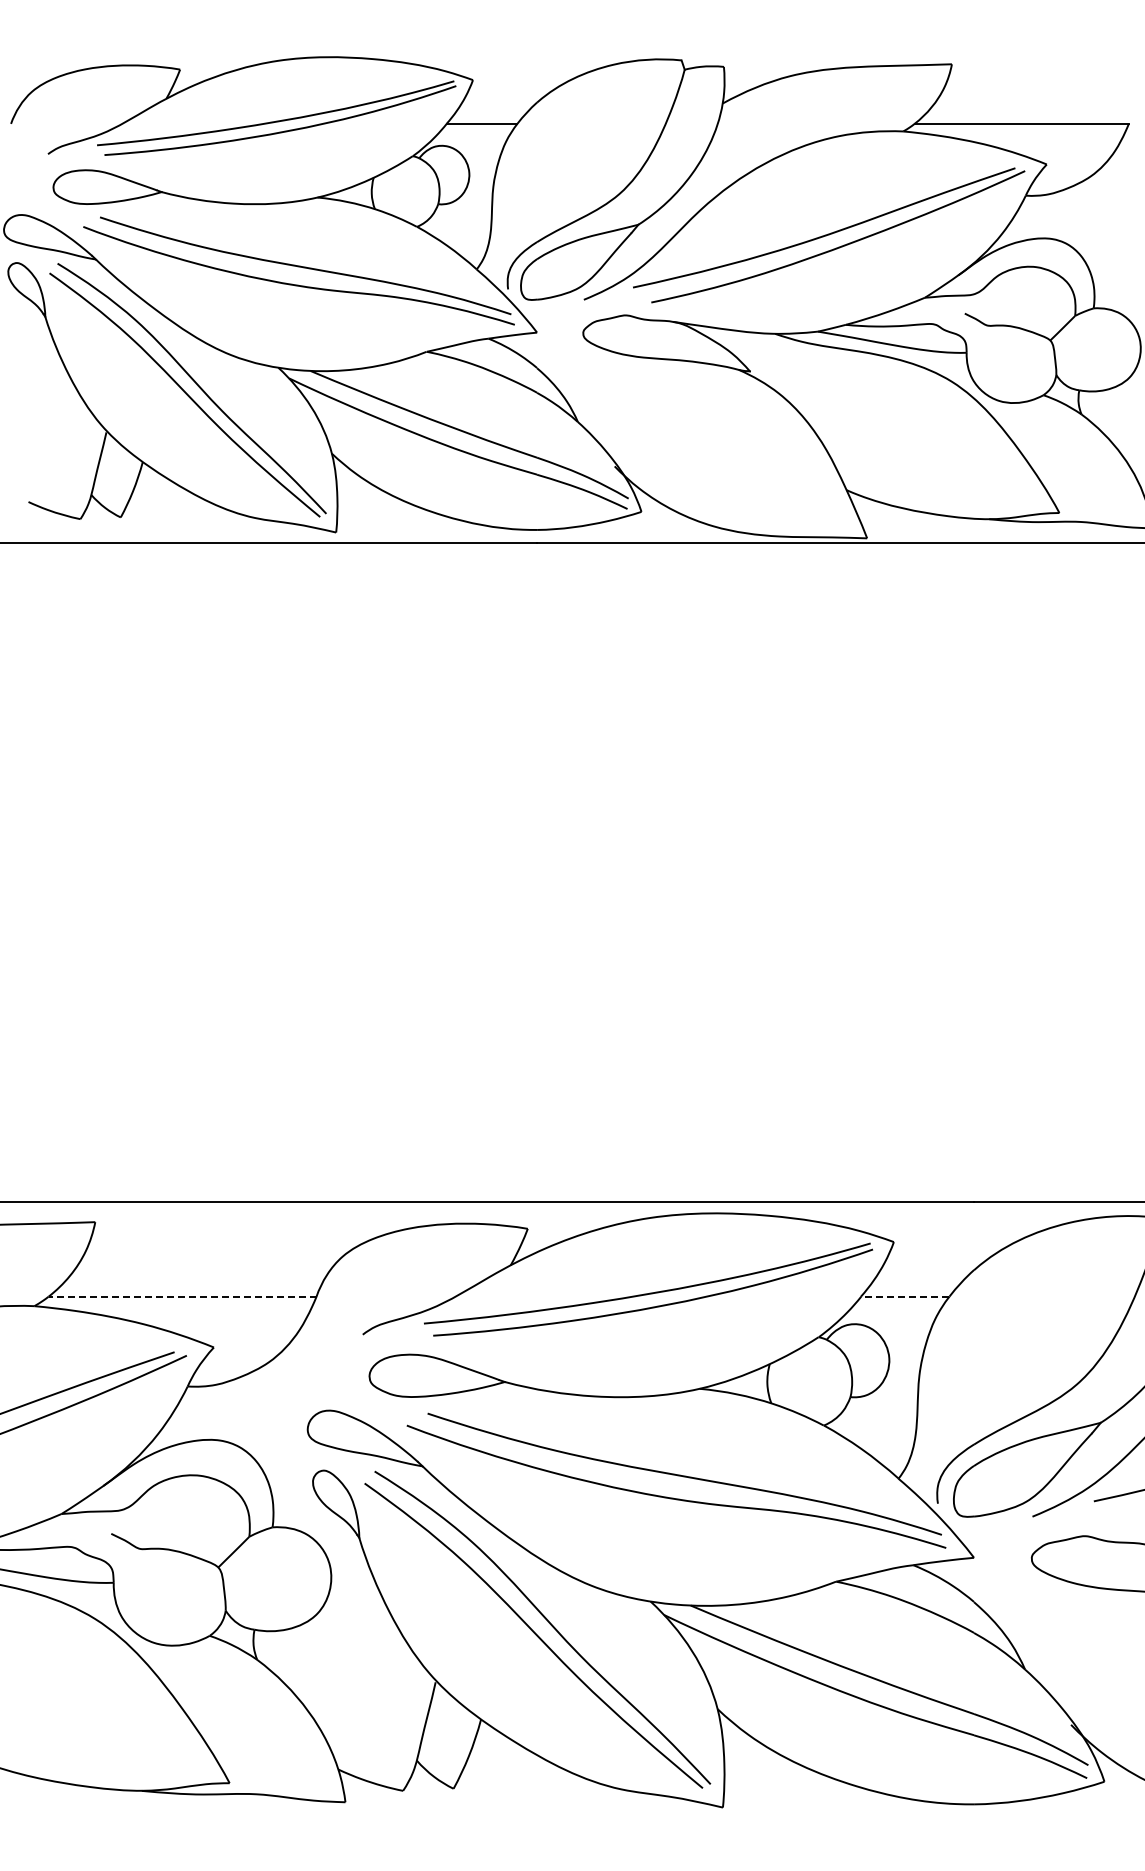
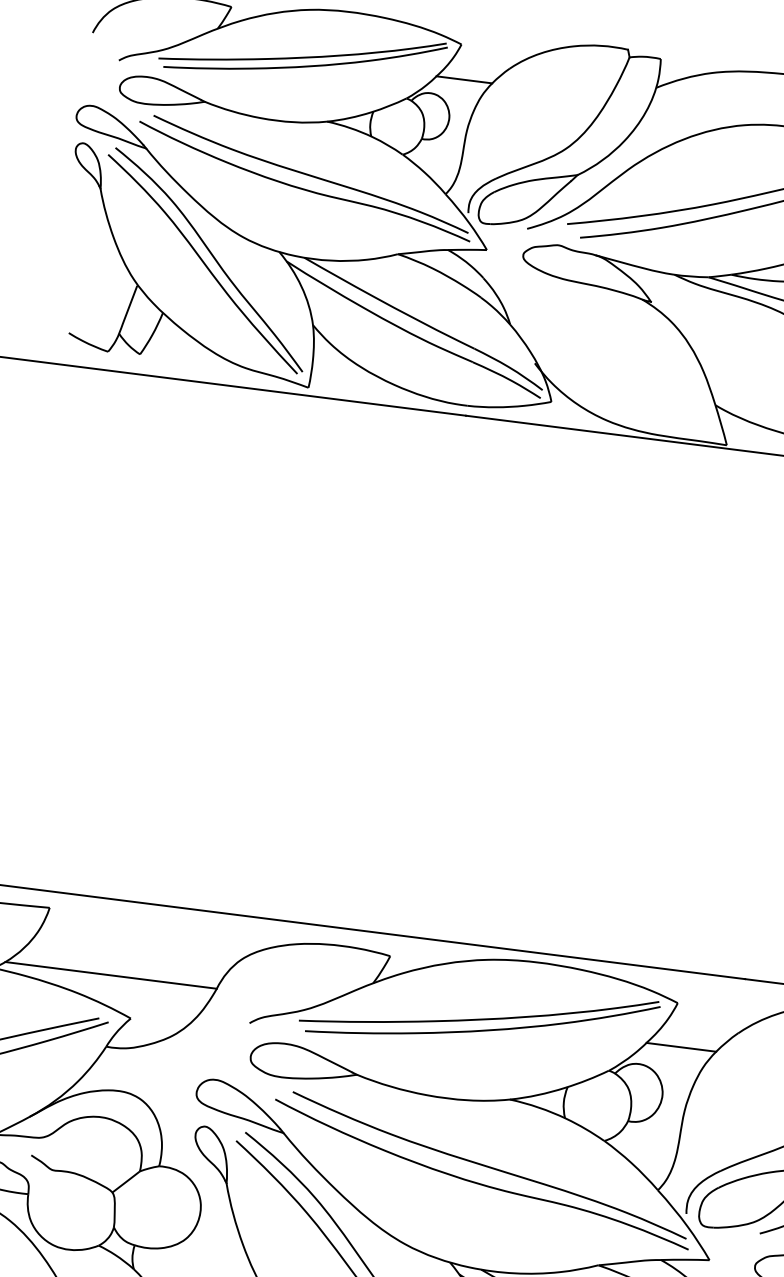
line: (182, 1296) -> (111, 975), dashed -> solid
line: (904, 1296) -> (680, 1047), dashed -> solid

